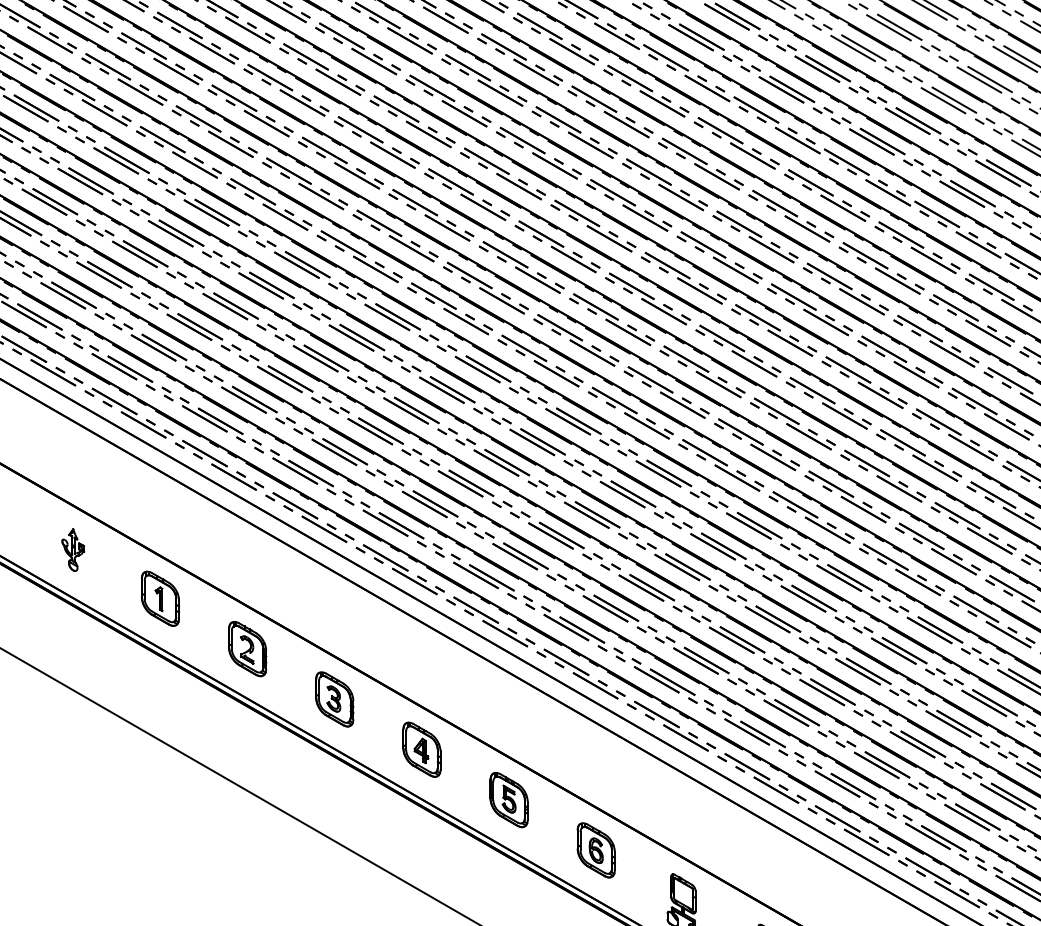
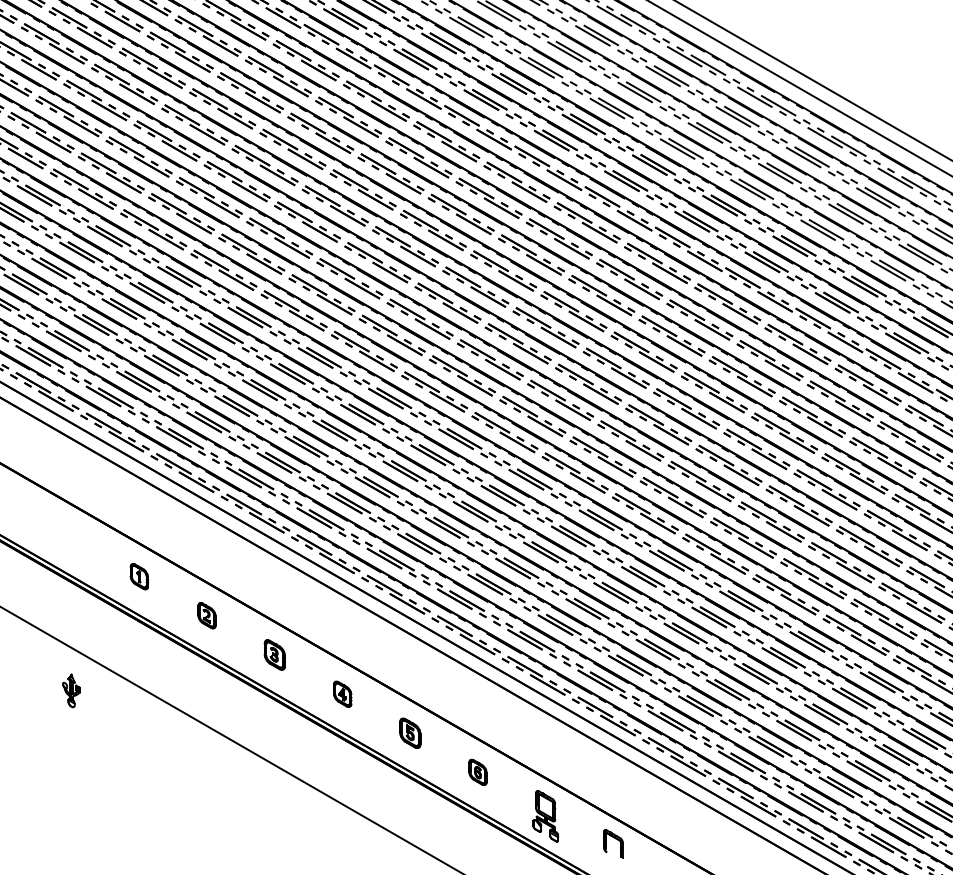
part: (73, 549) -> (71, 690), moved
part: (160, 598) -> (139, 576), size x0.6
part: (246, 648) -> (206, 615), size x0.6
part: (334, 698) -> (274, 654), size x0.7
part: (421, 750) -> (342, 694), size x0.6
part: (509, 800) -> (410, 733), size x0.7
part: (595, 850) -> (477, 772), size x0.6

